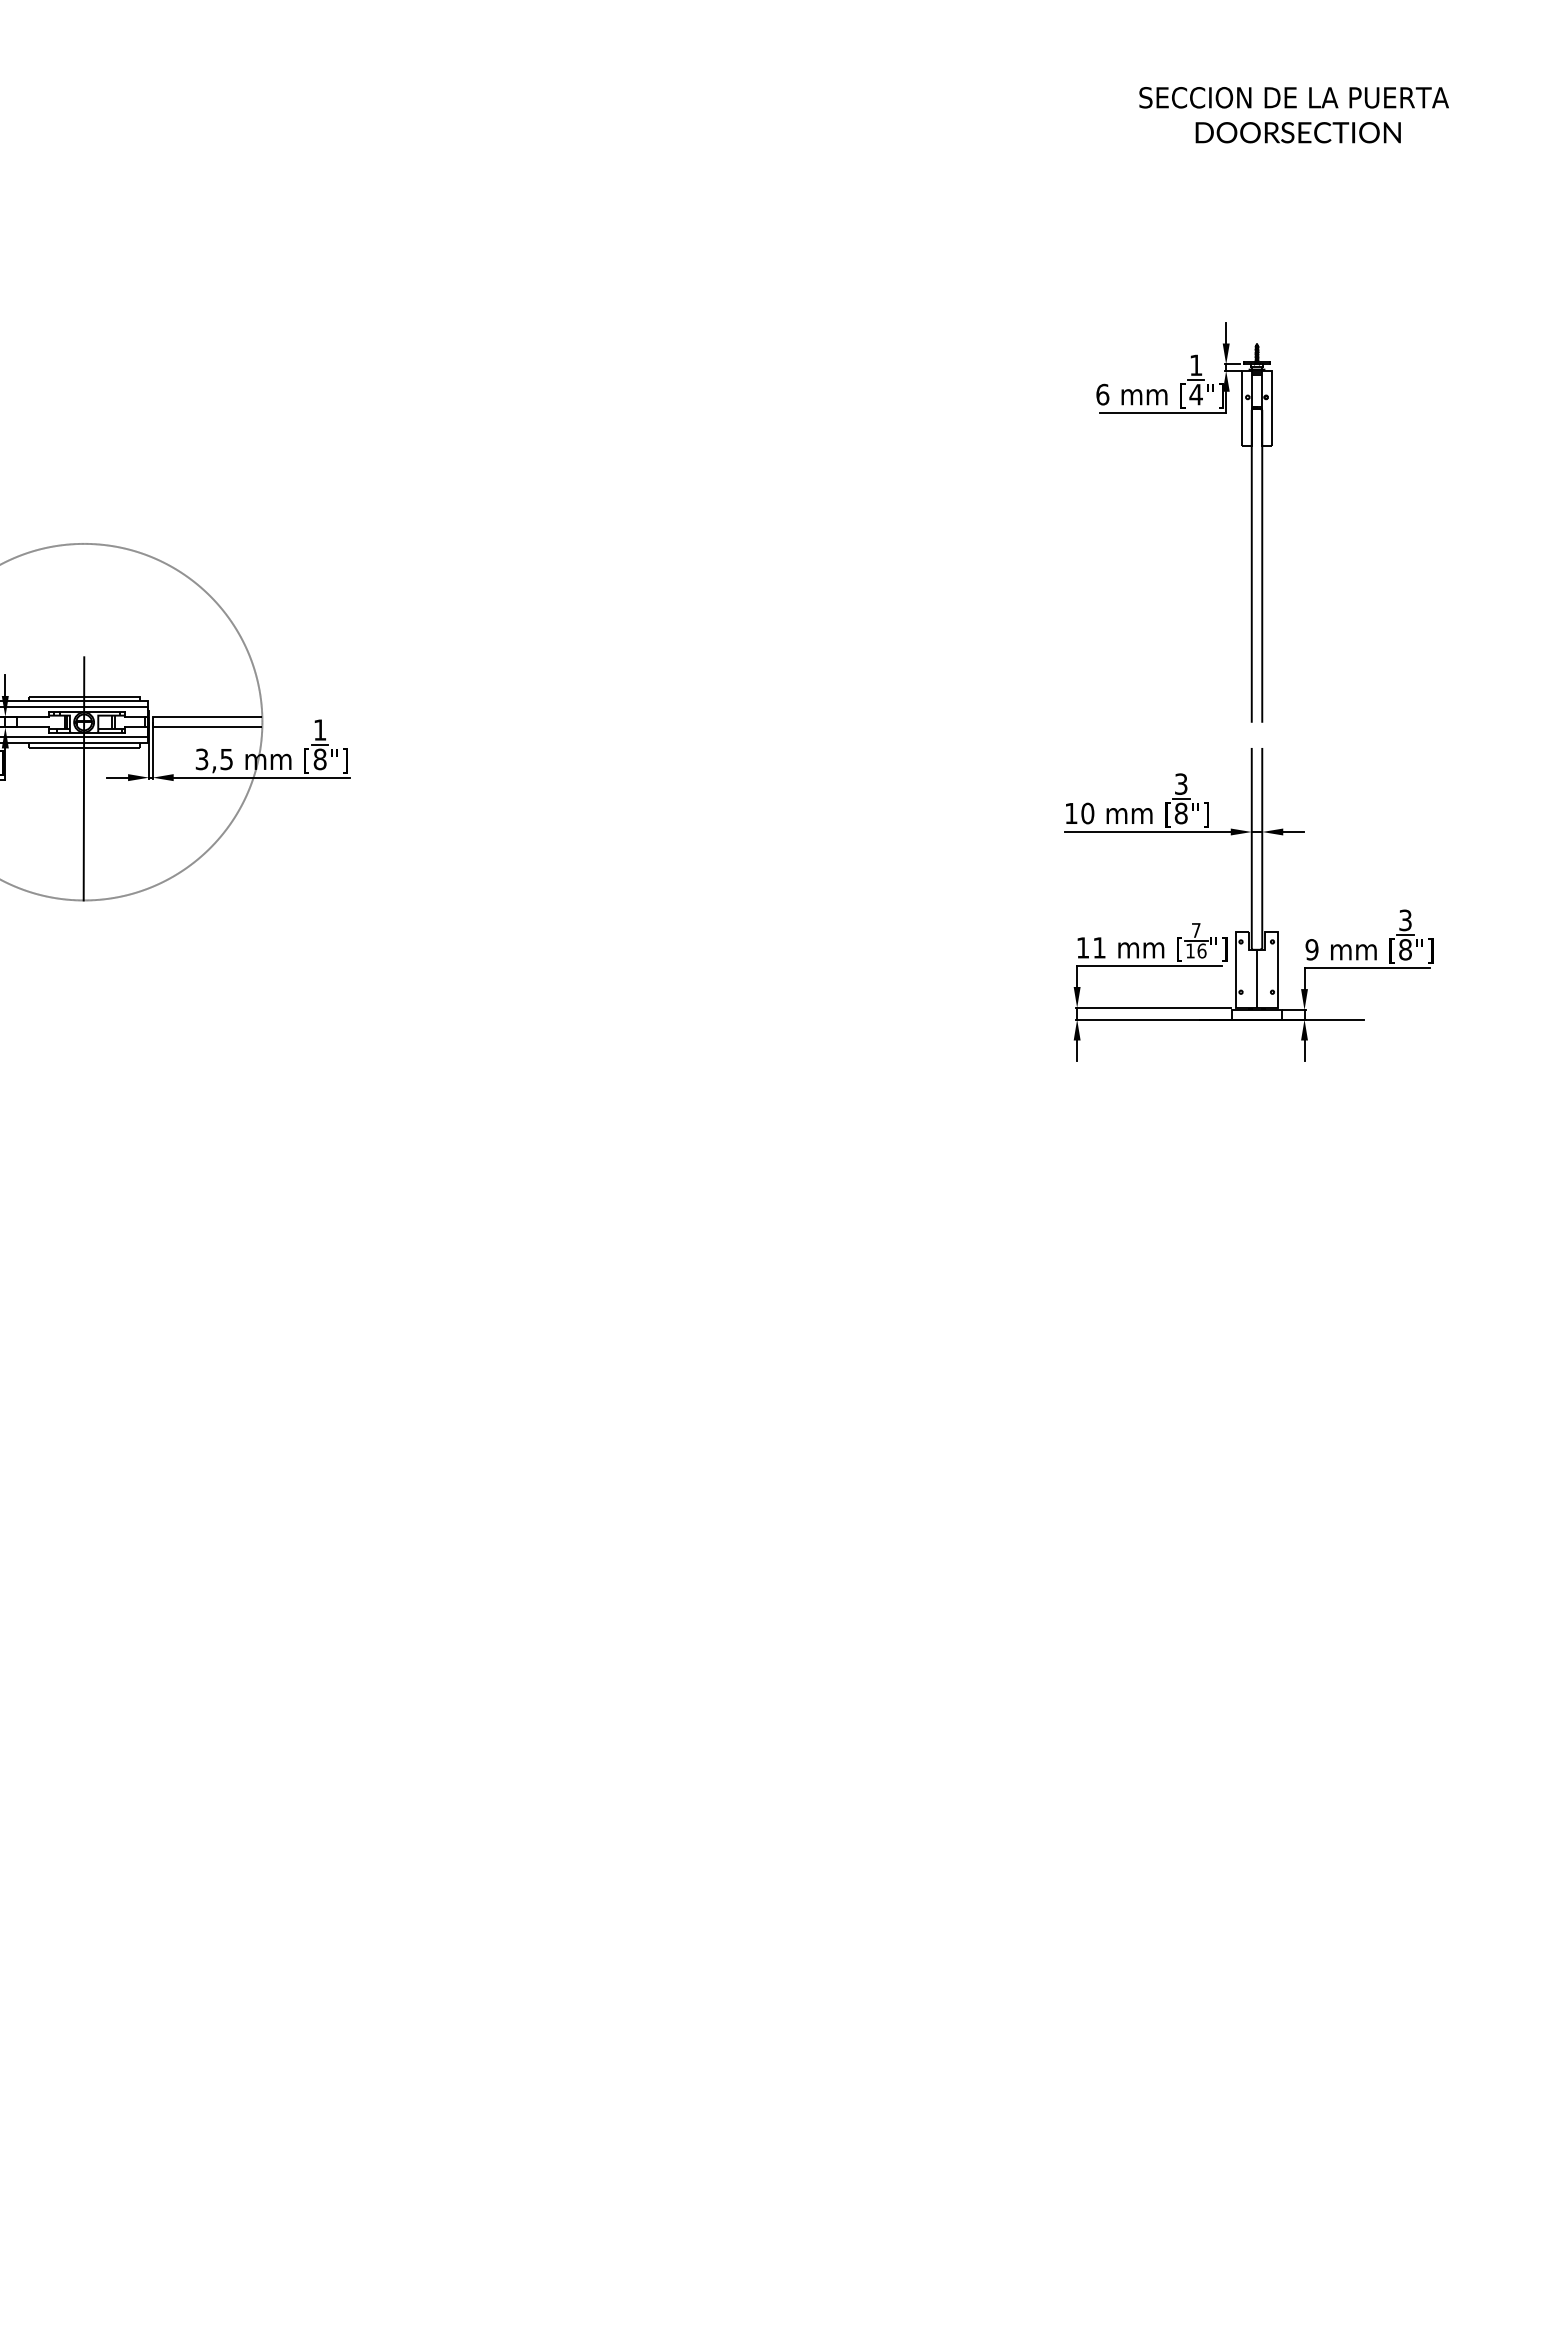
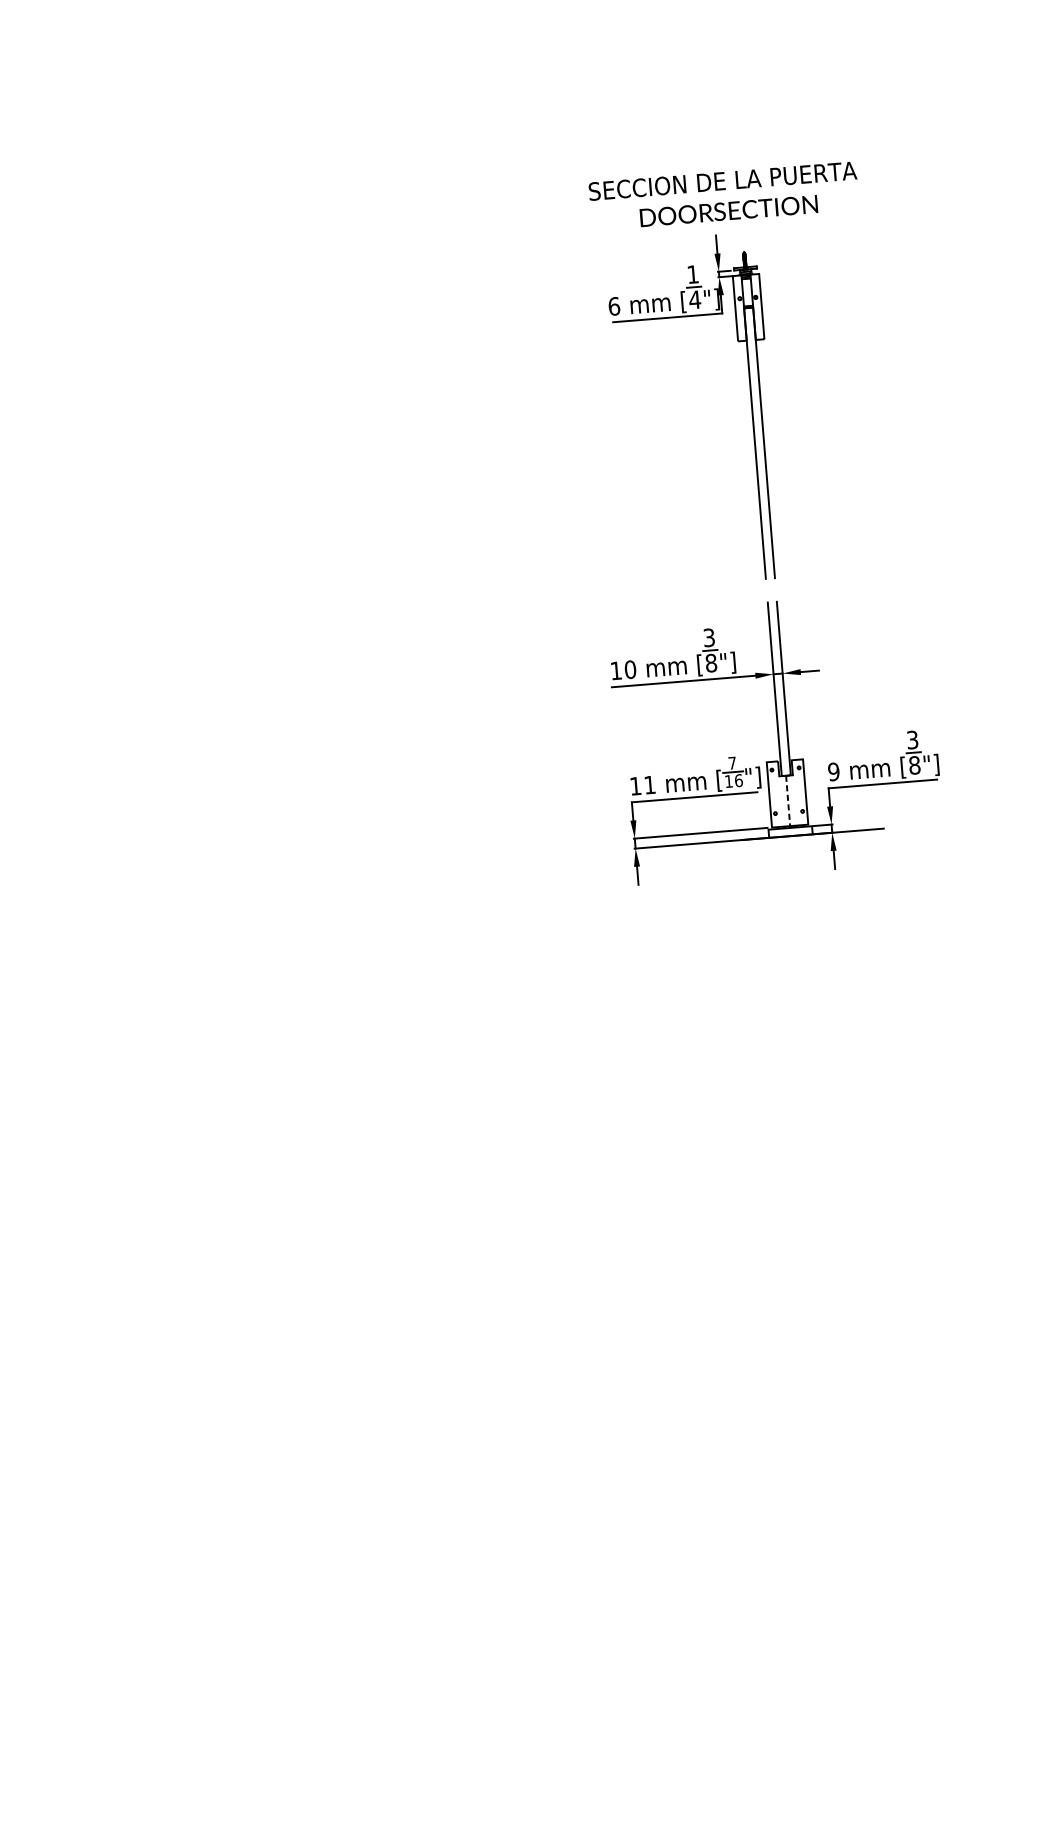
text: (1293, 115) -> (723, 196), moved
line: (1256, 979) -> (787, 801), solid -> dashed

